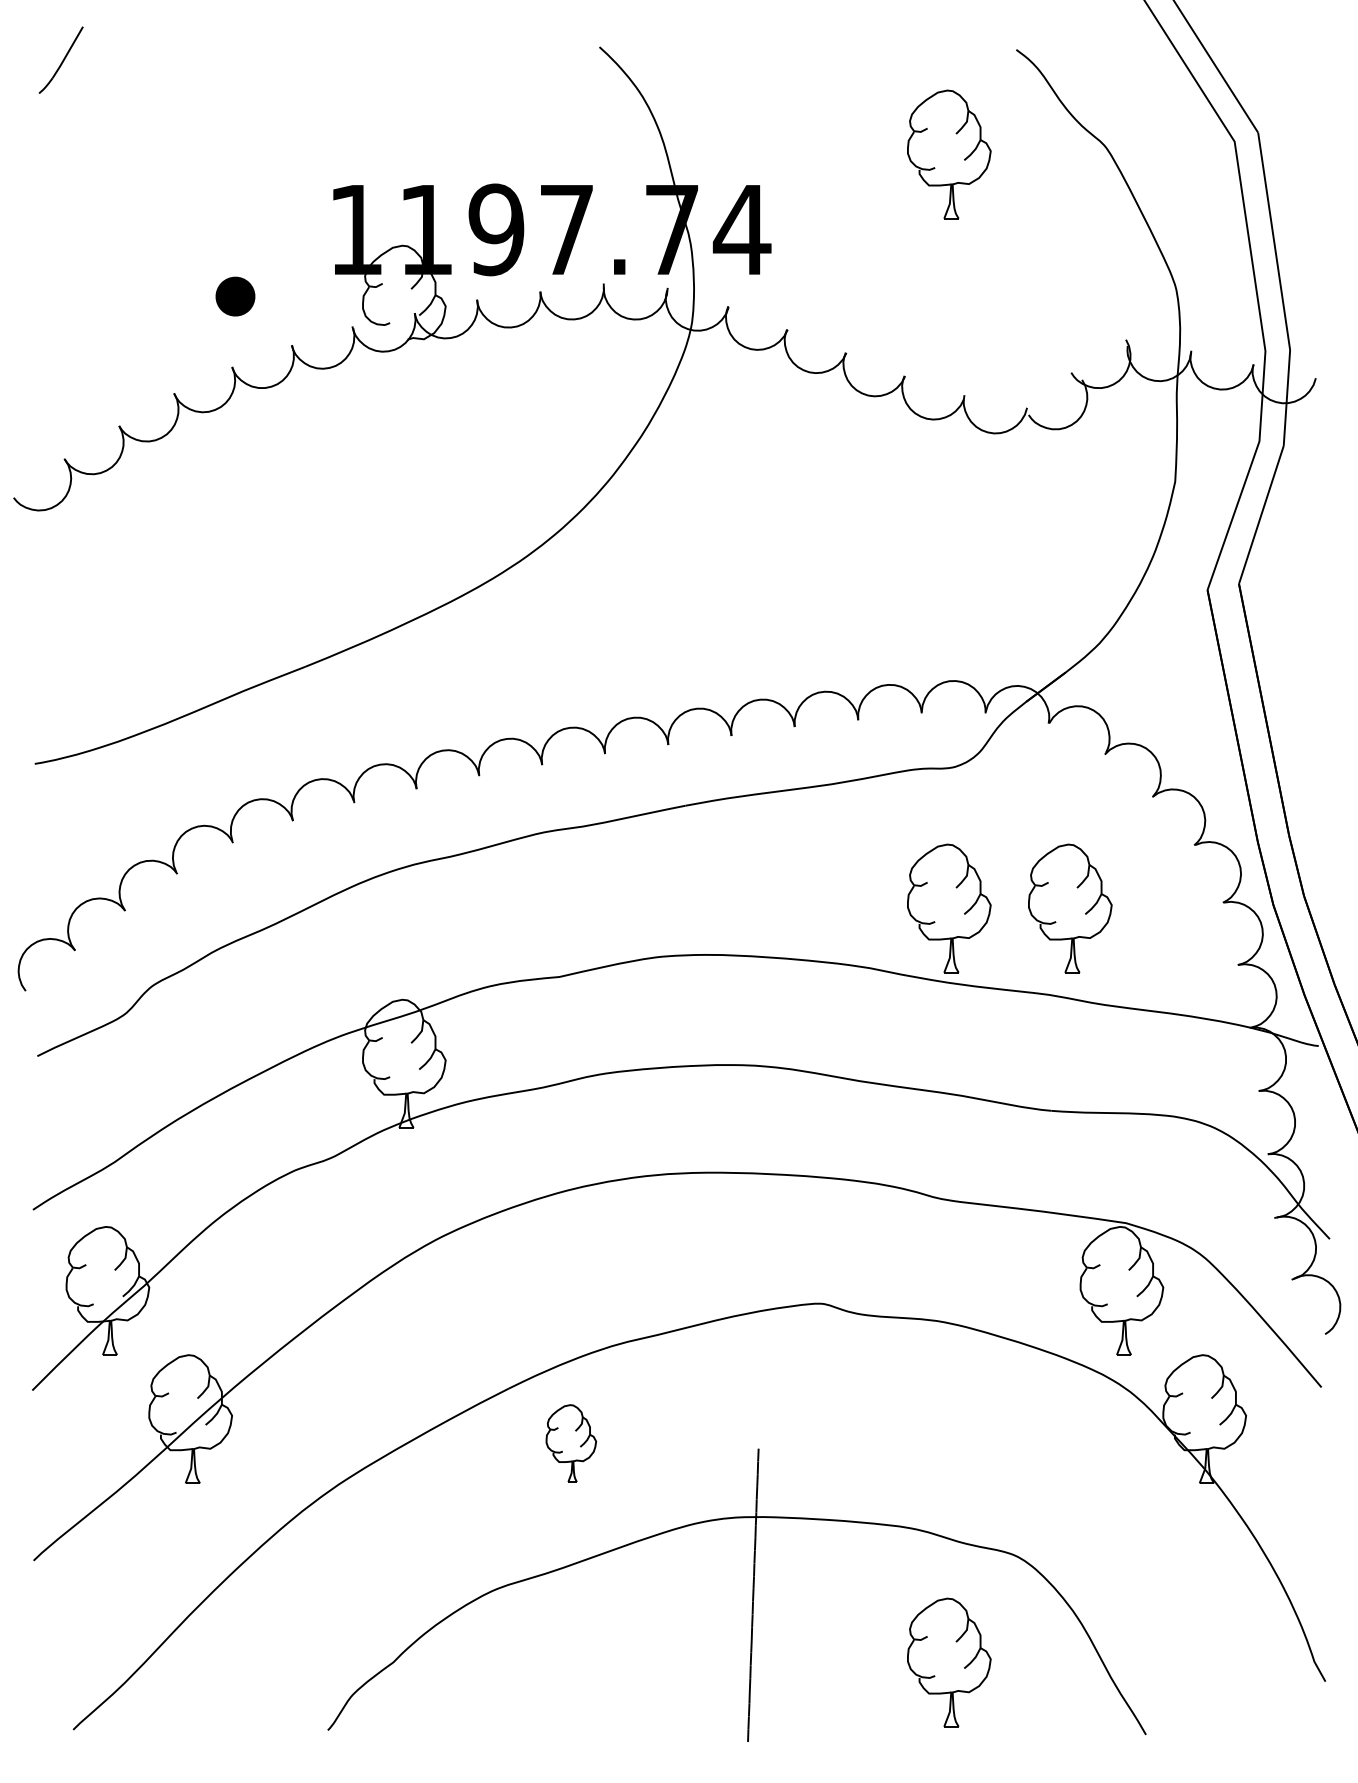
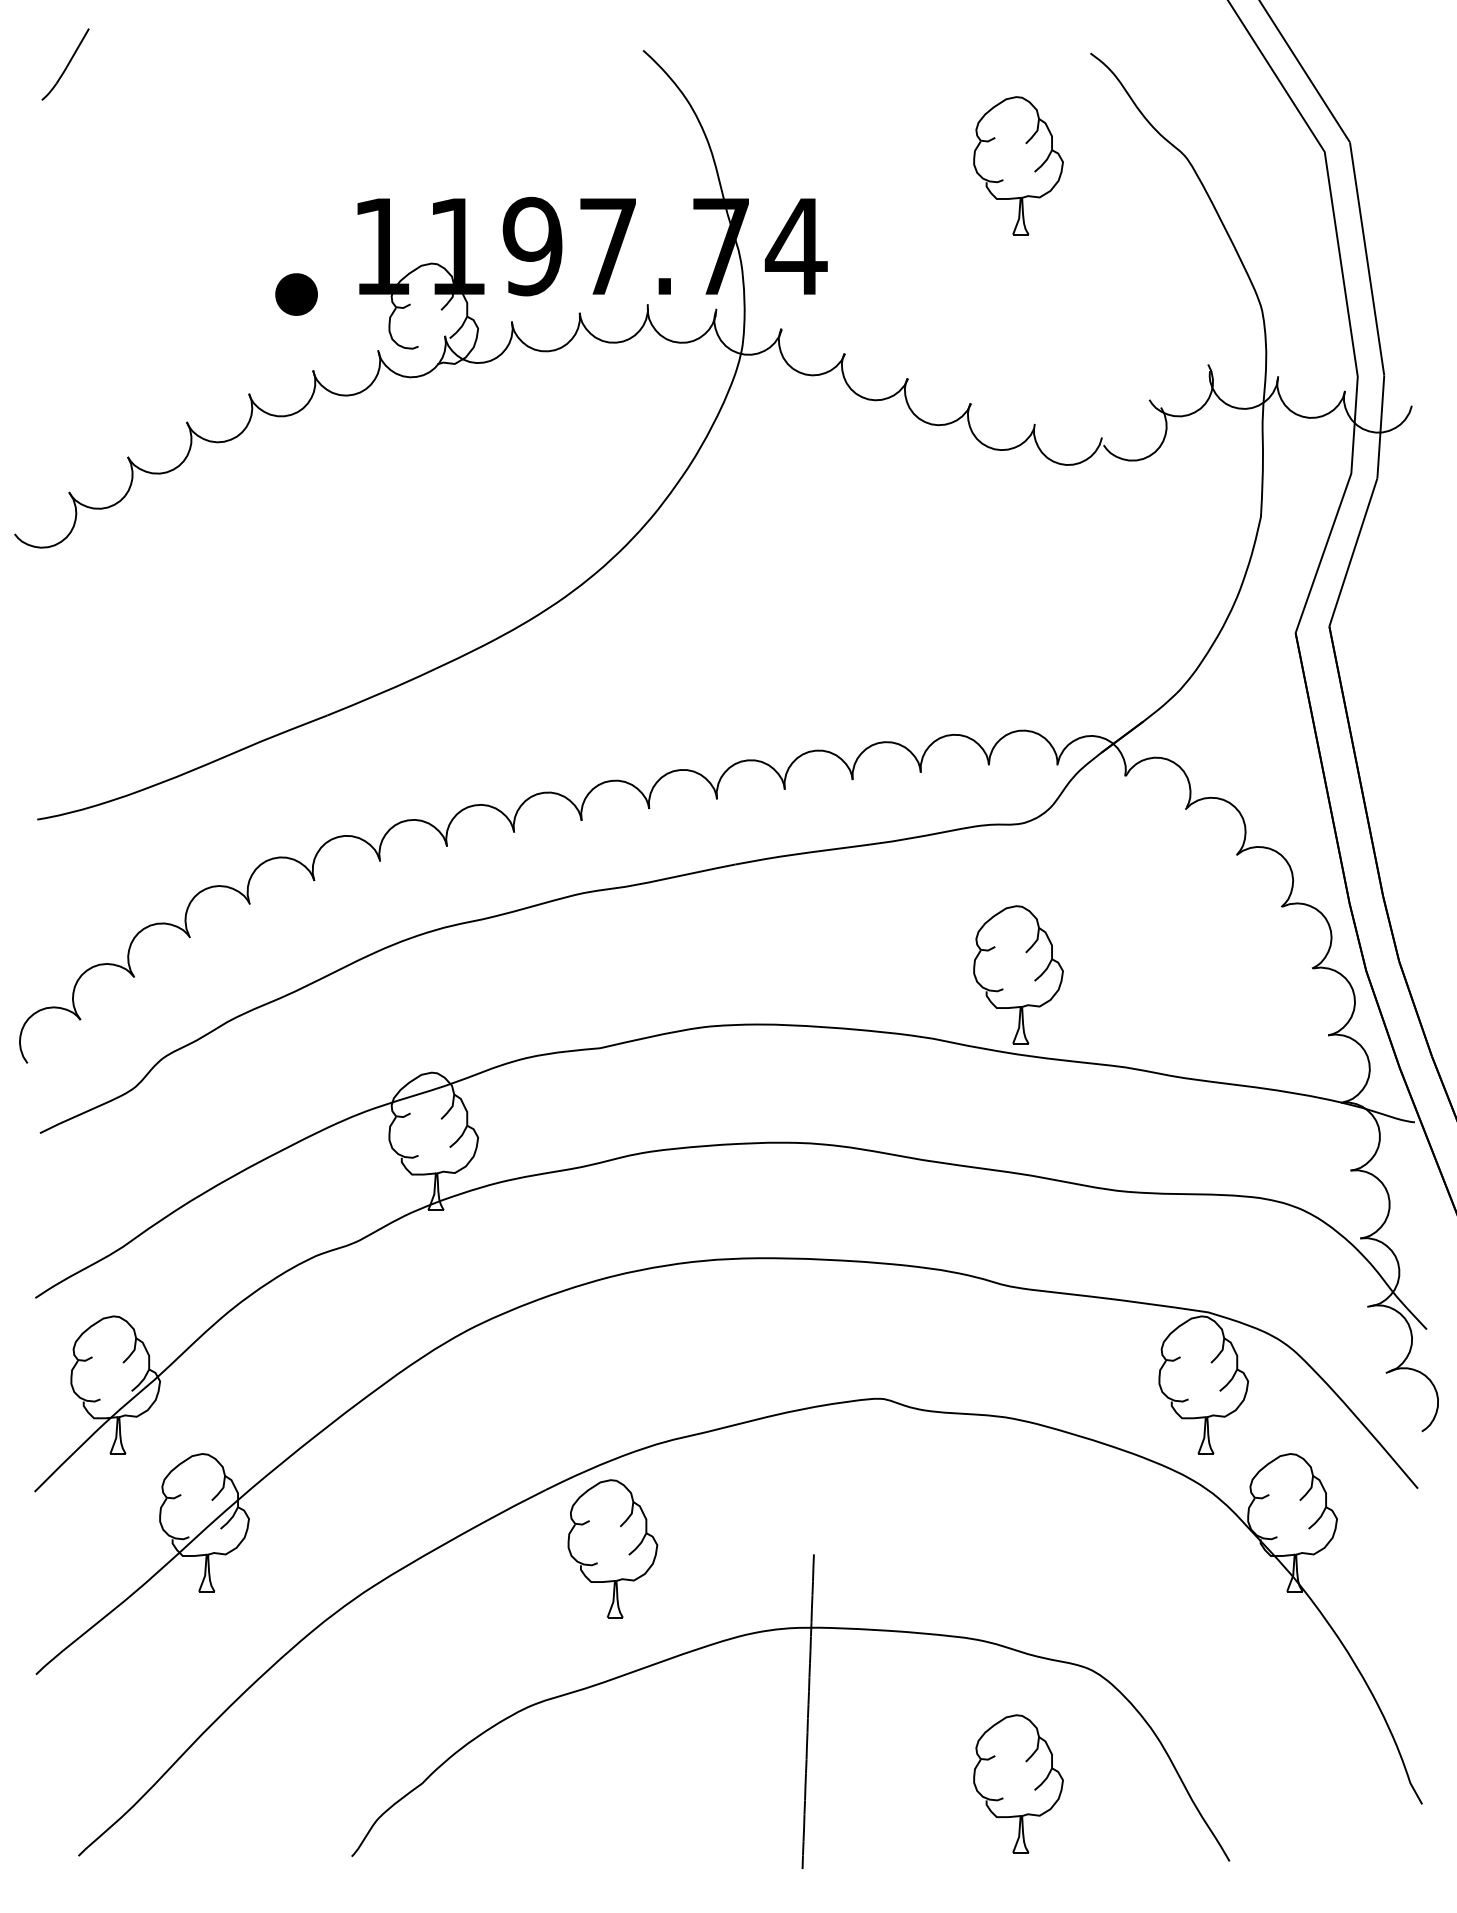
part: (235, 296) -> (296, 294), moved
part: (1070, 908) -> (1148, 974), removed
part: (571, 1443) -> (613, 1548), size x1.67

